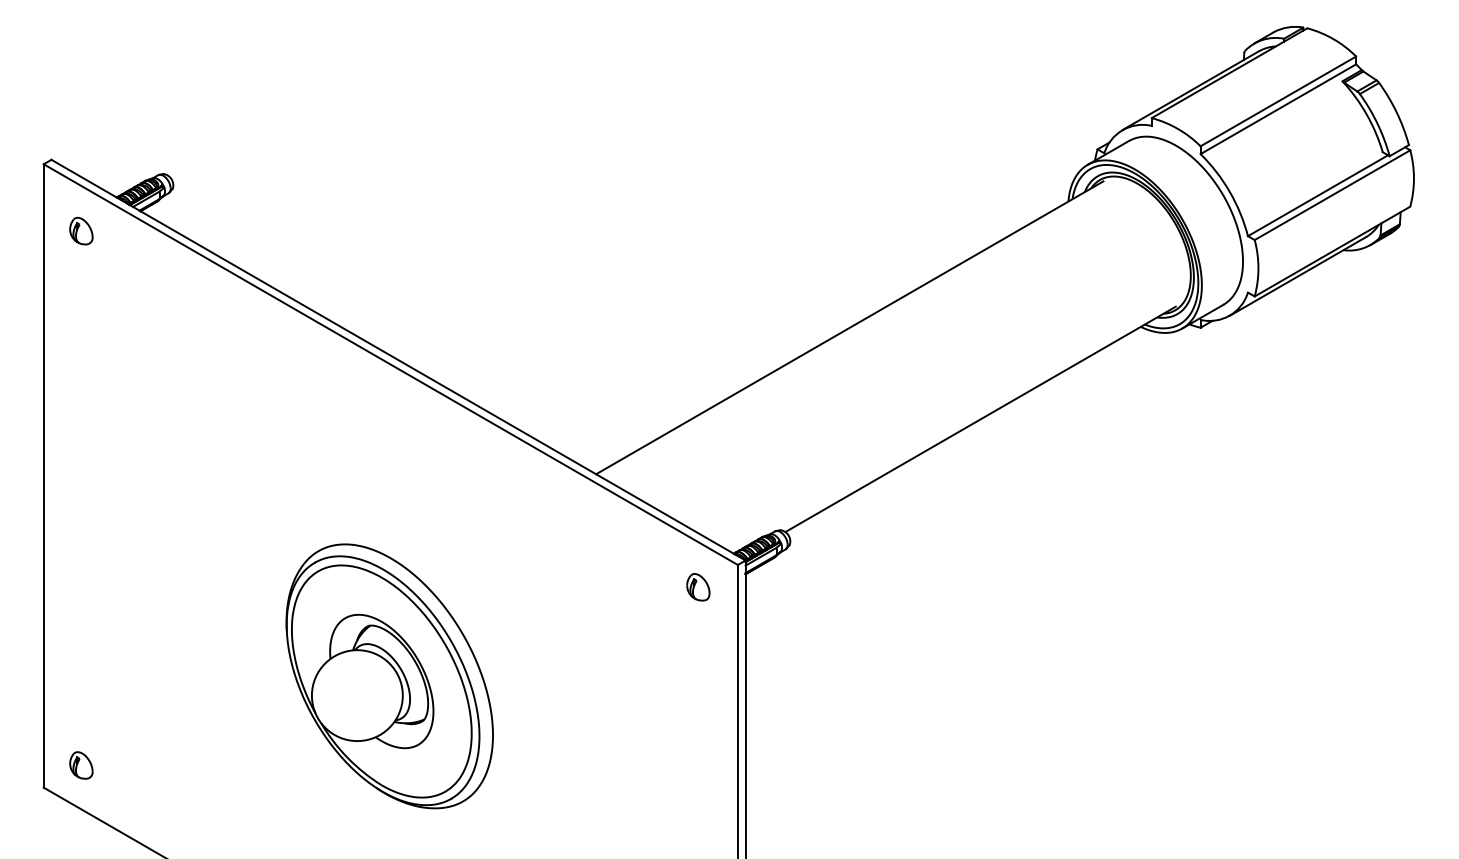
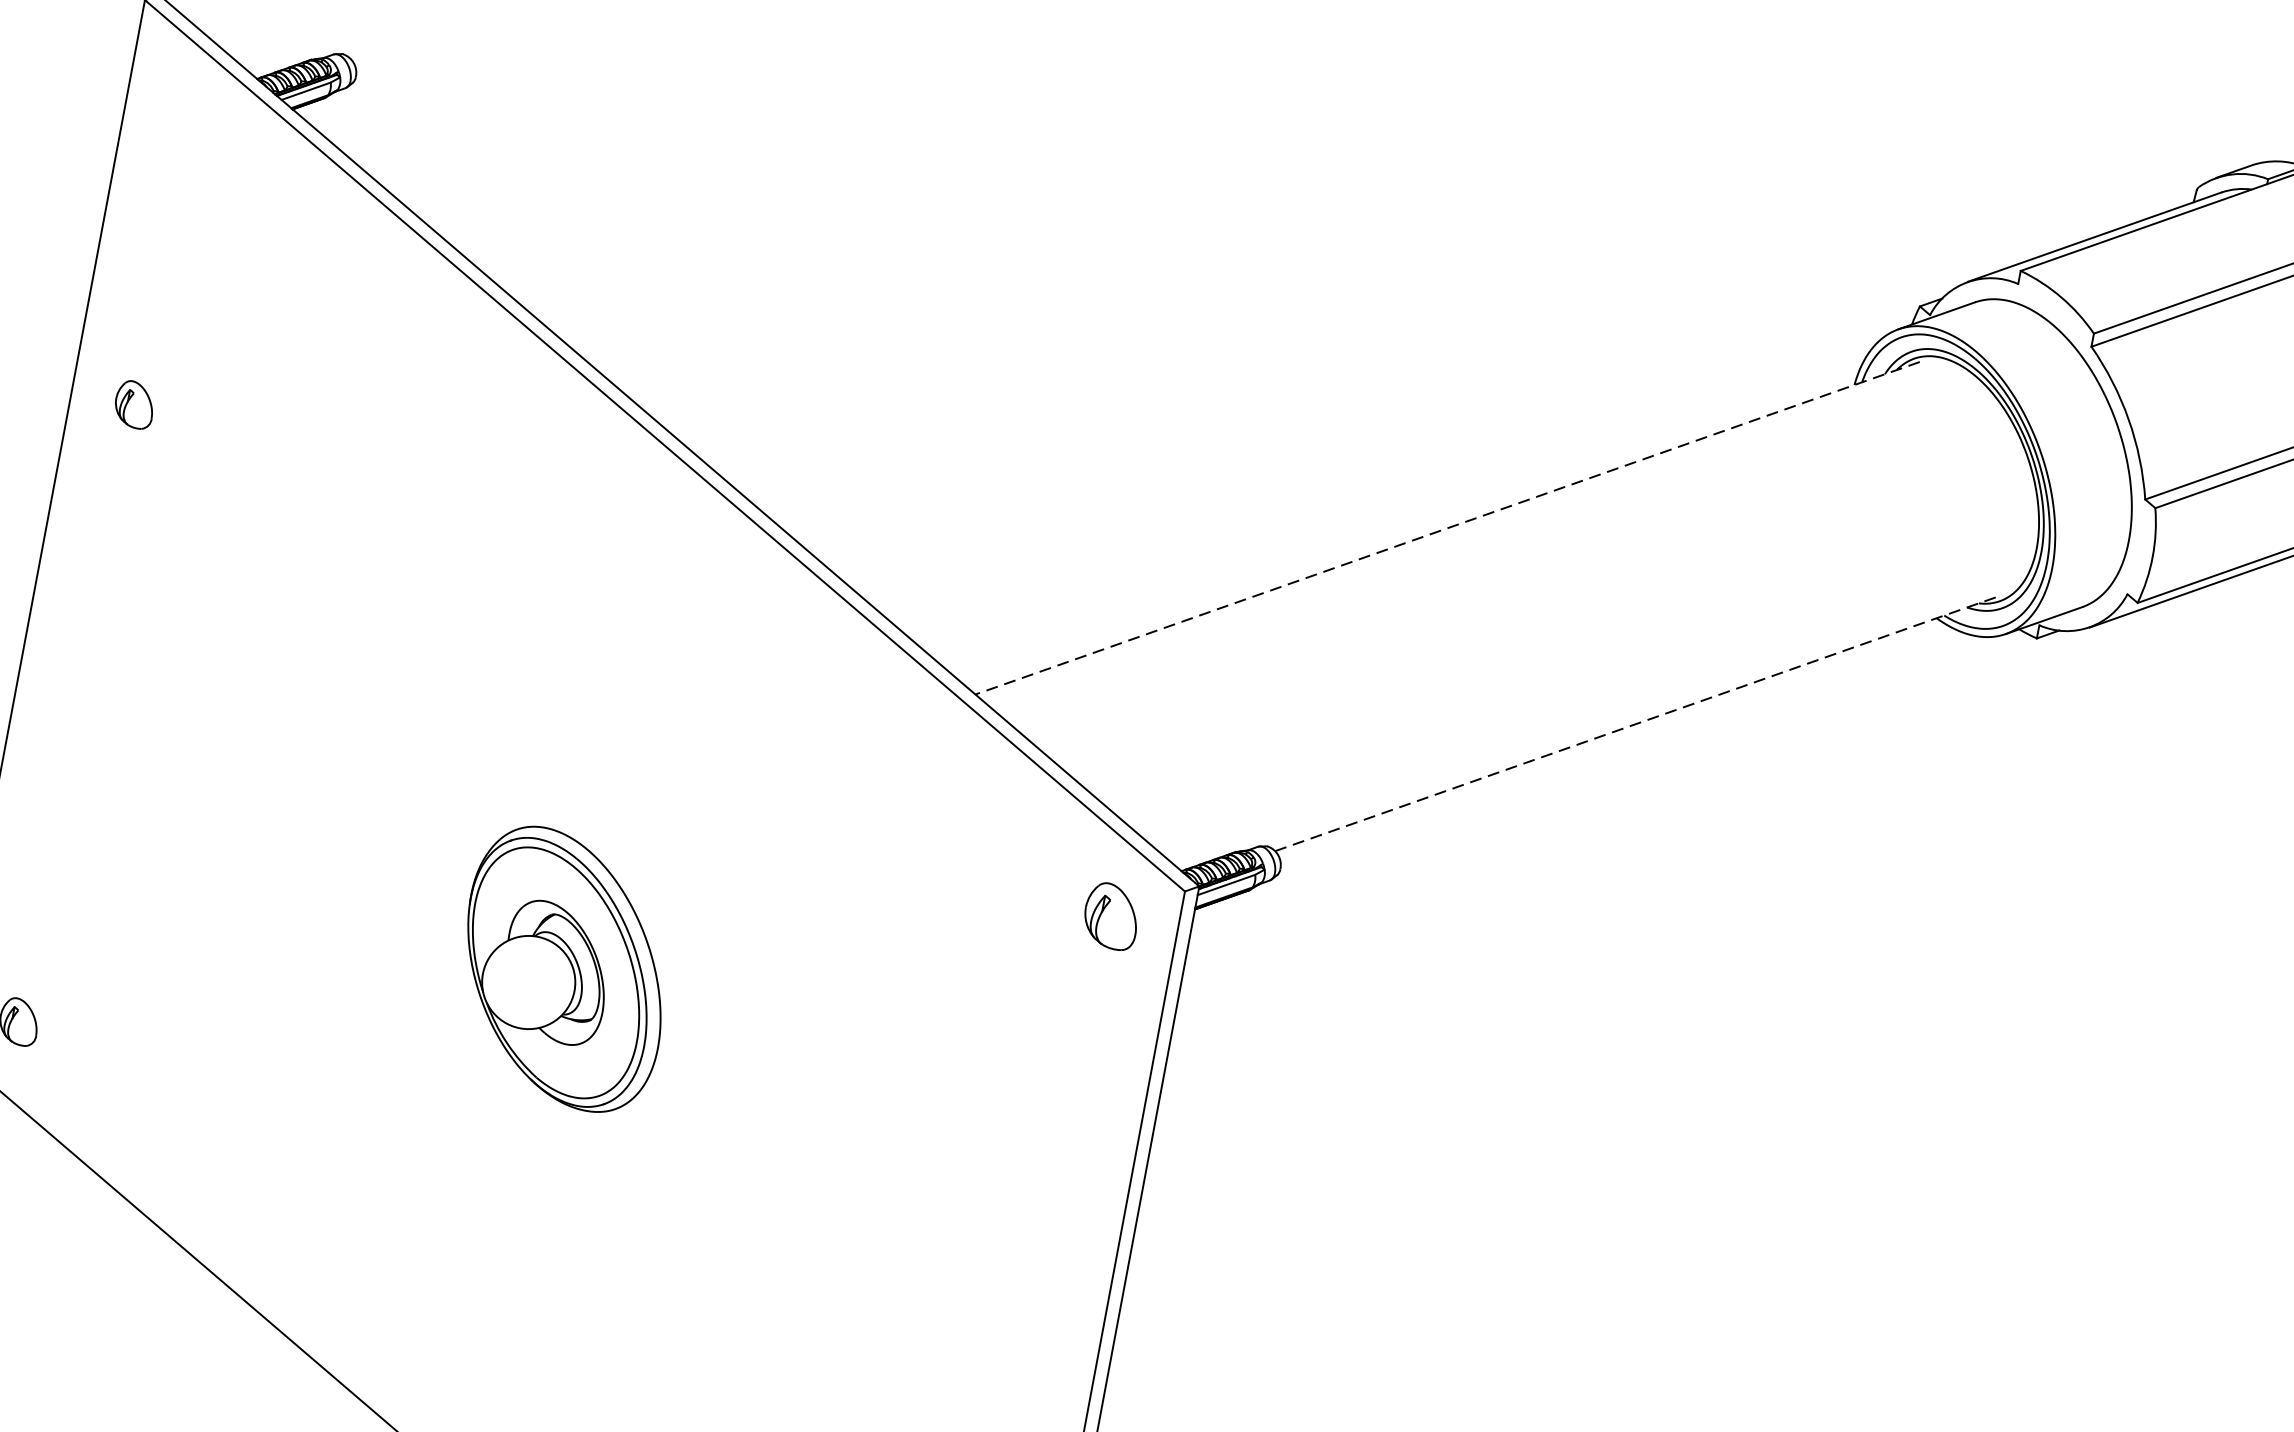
part: (81, 230) -> (135, 403), moved
line: (849, 327) -> (1447, 527), solid -> dashed
line: (981, 419) -> (1639, 723), solid -> dashed
part: (698, 587) -> (1111, 916), size x1.4
part: (389, 676) -> (564, 969), size x0.6

